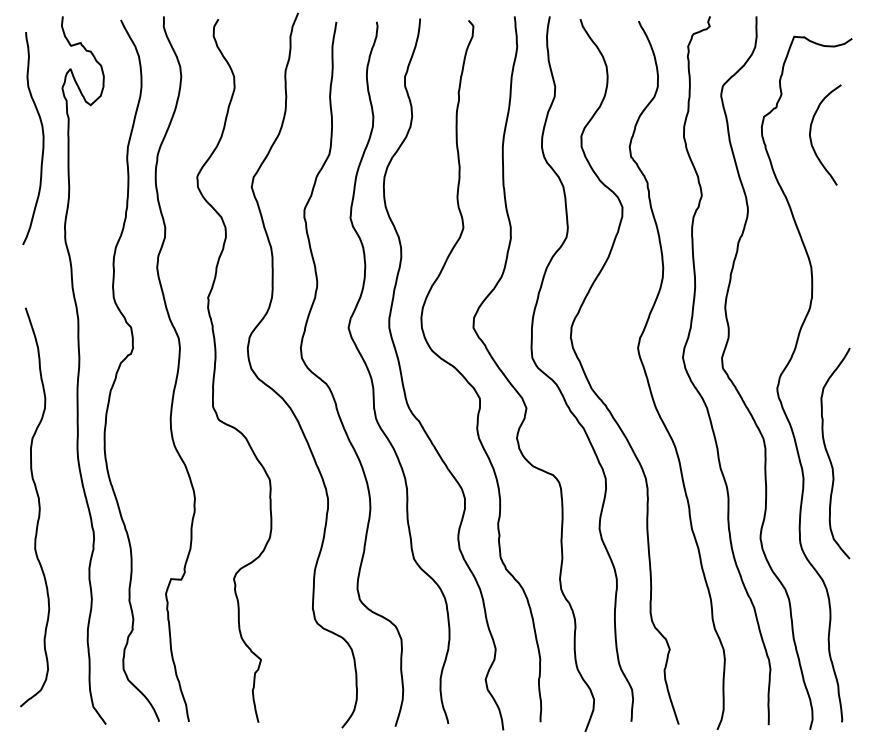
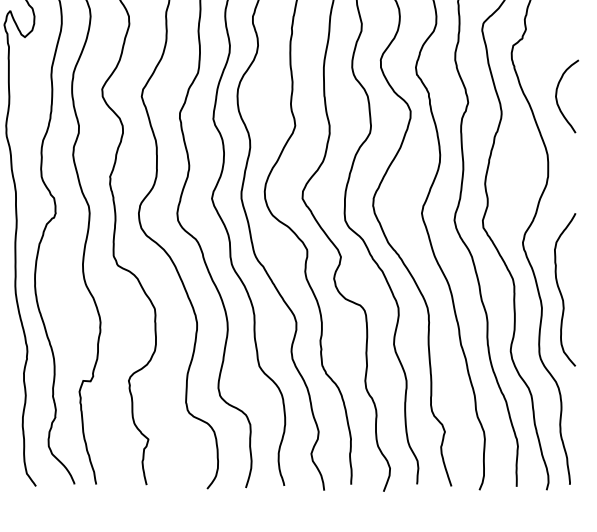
curve: (811, 131) -> (557, 93), moved

